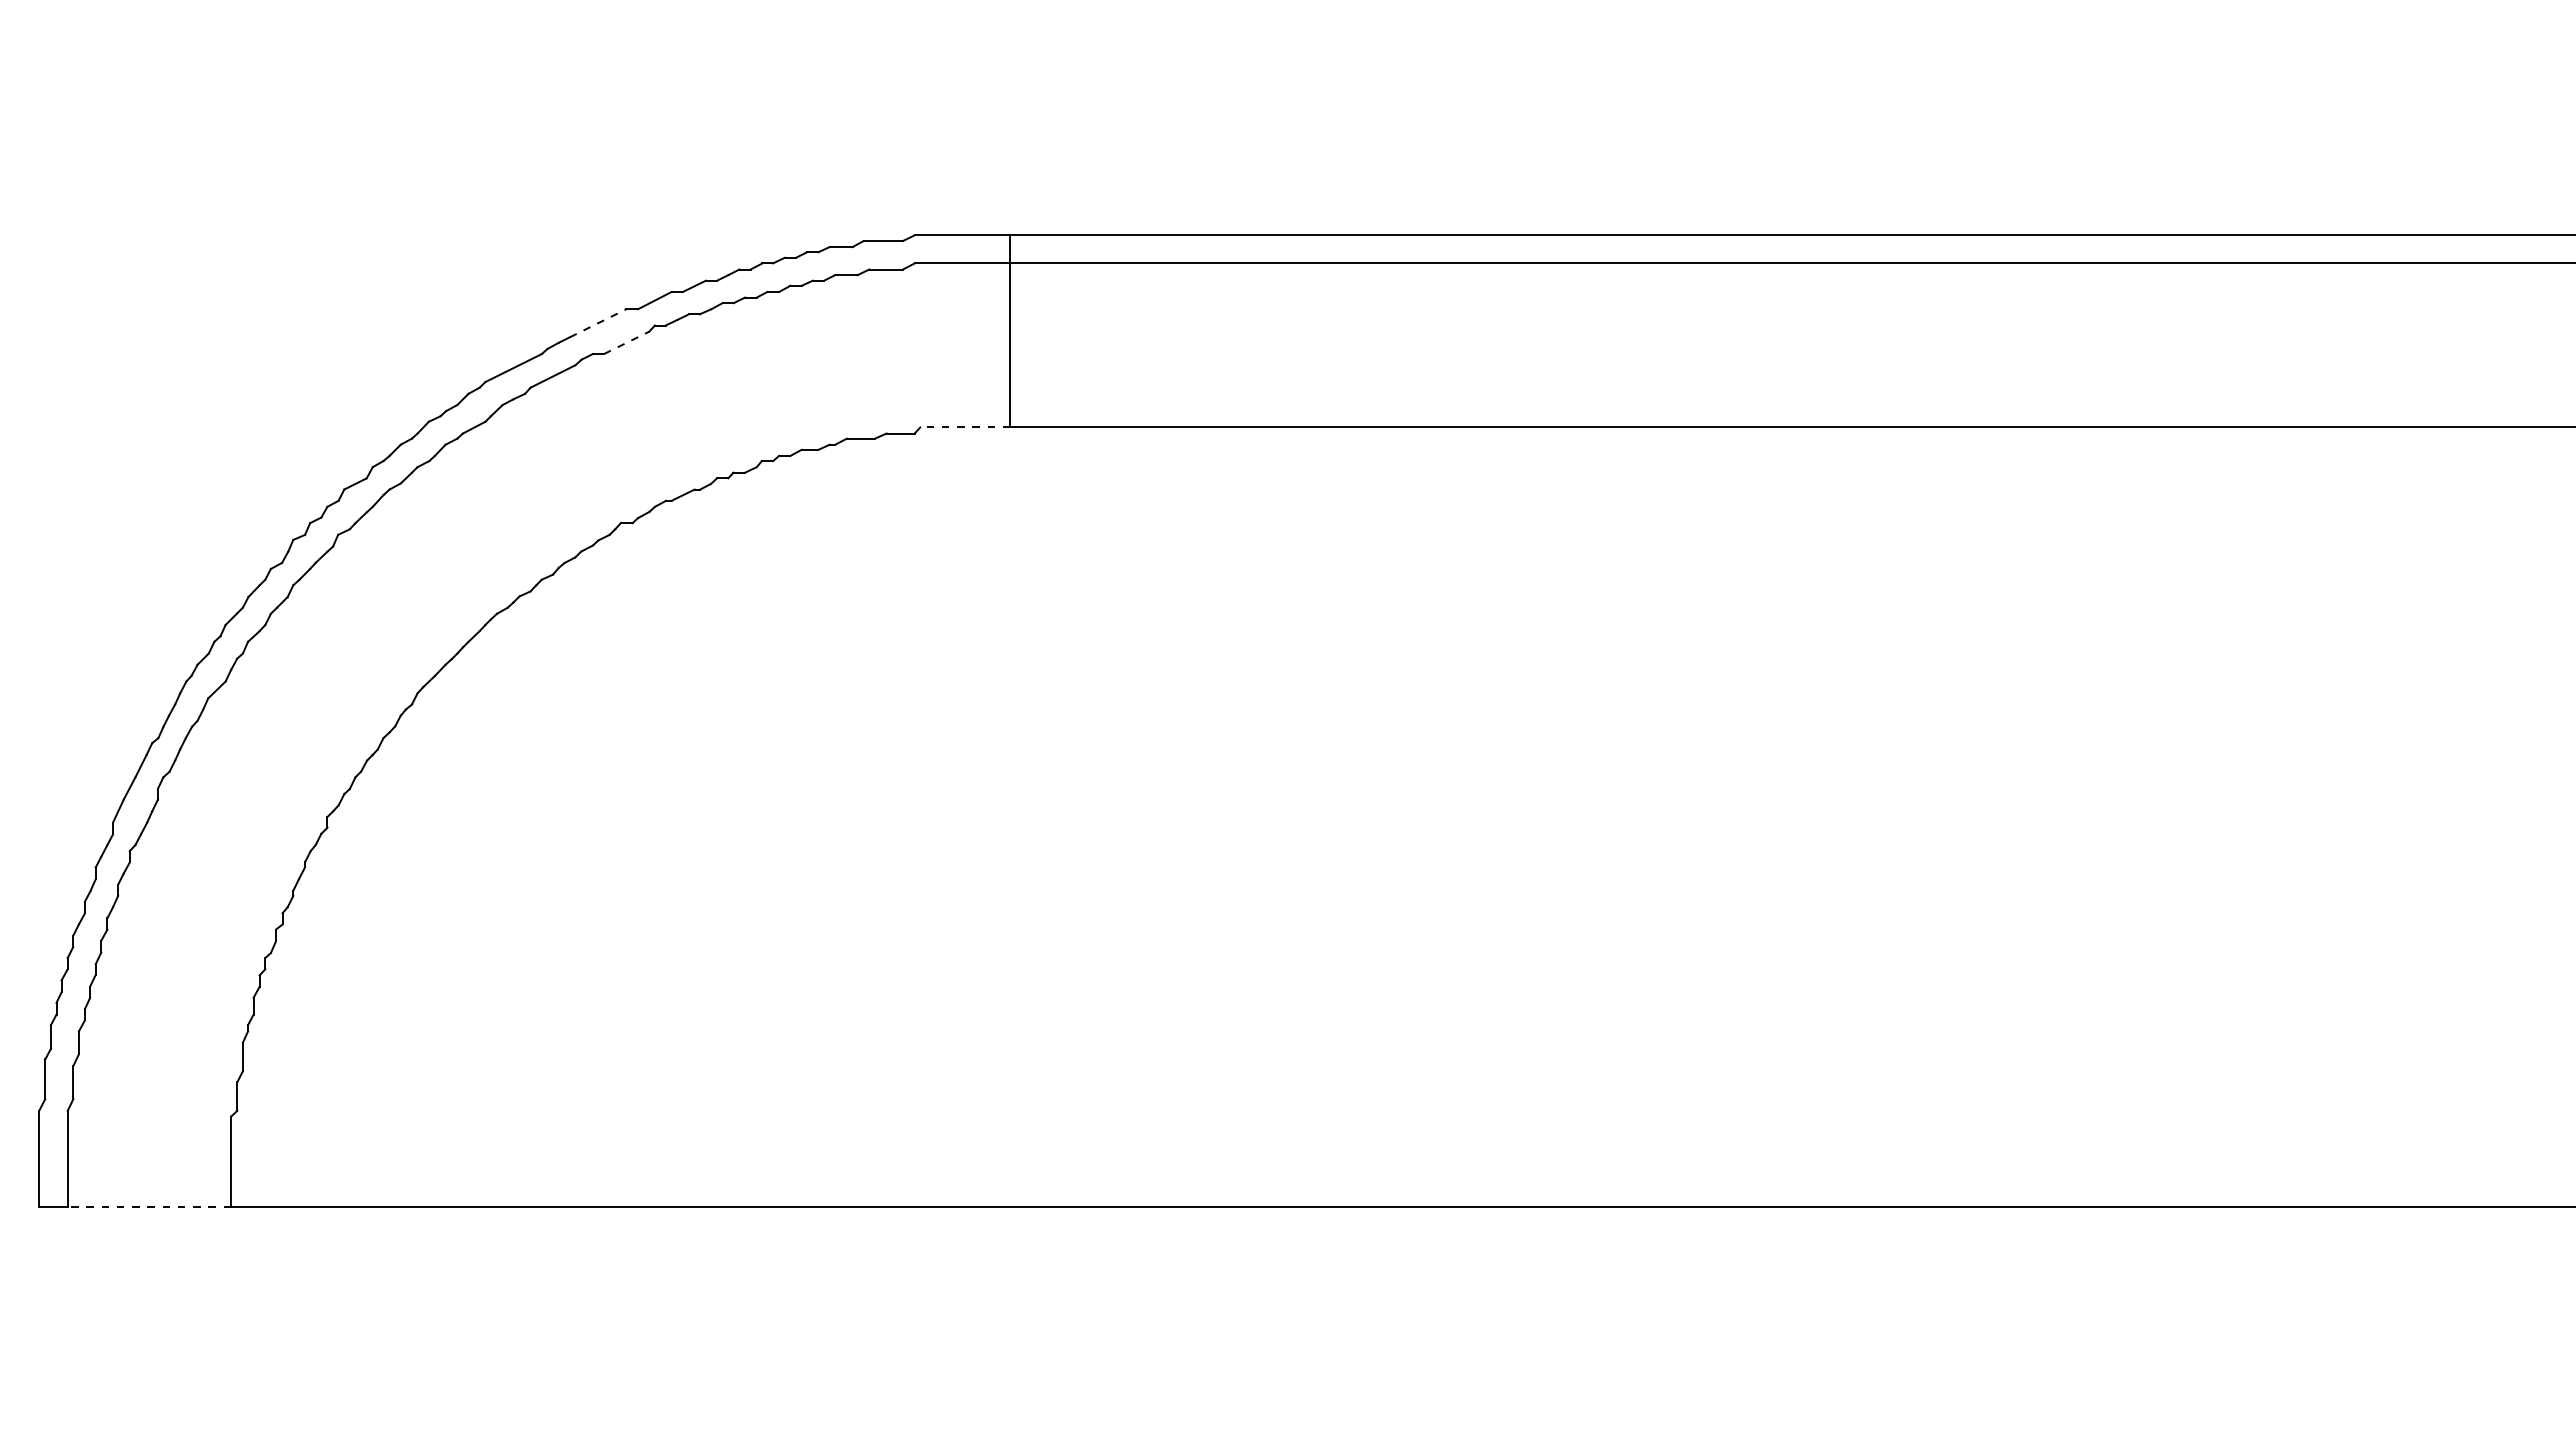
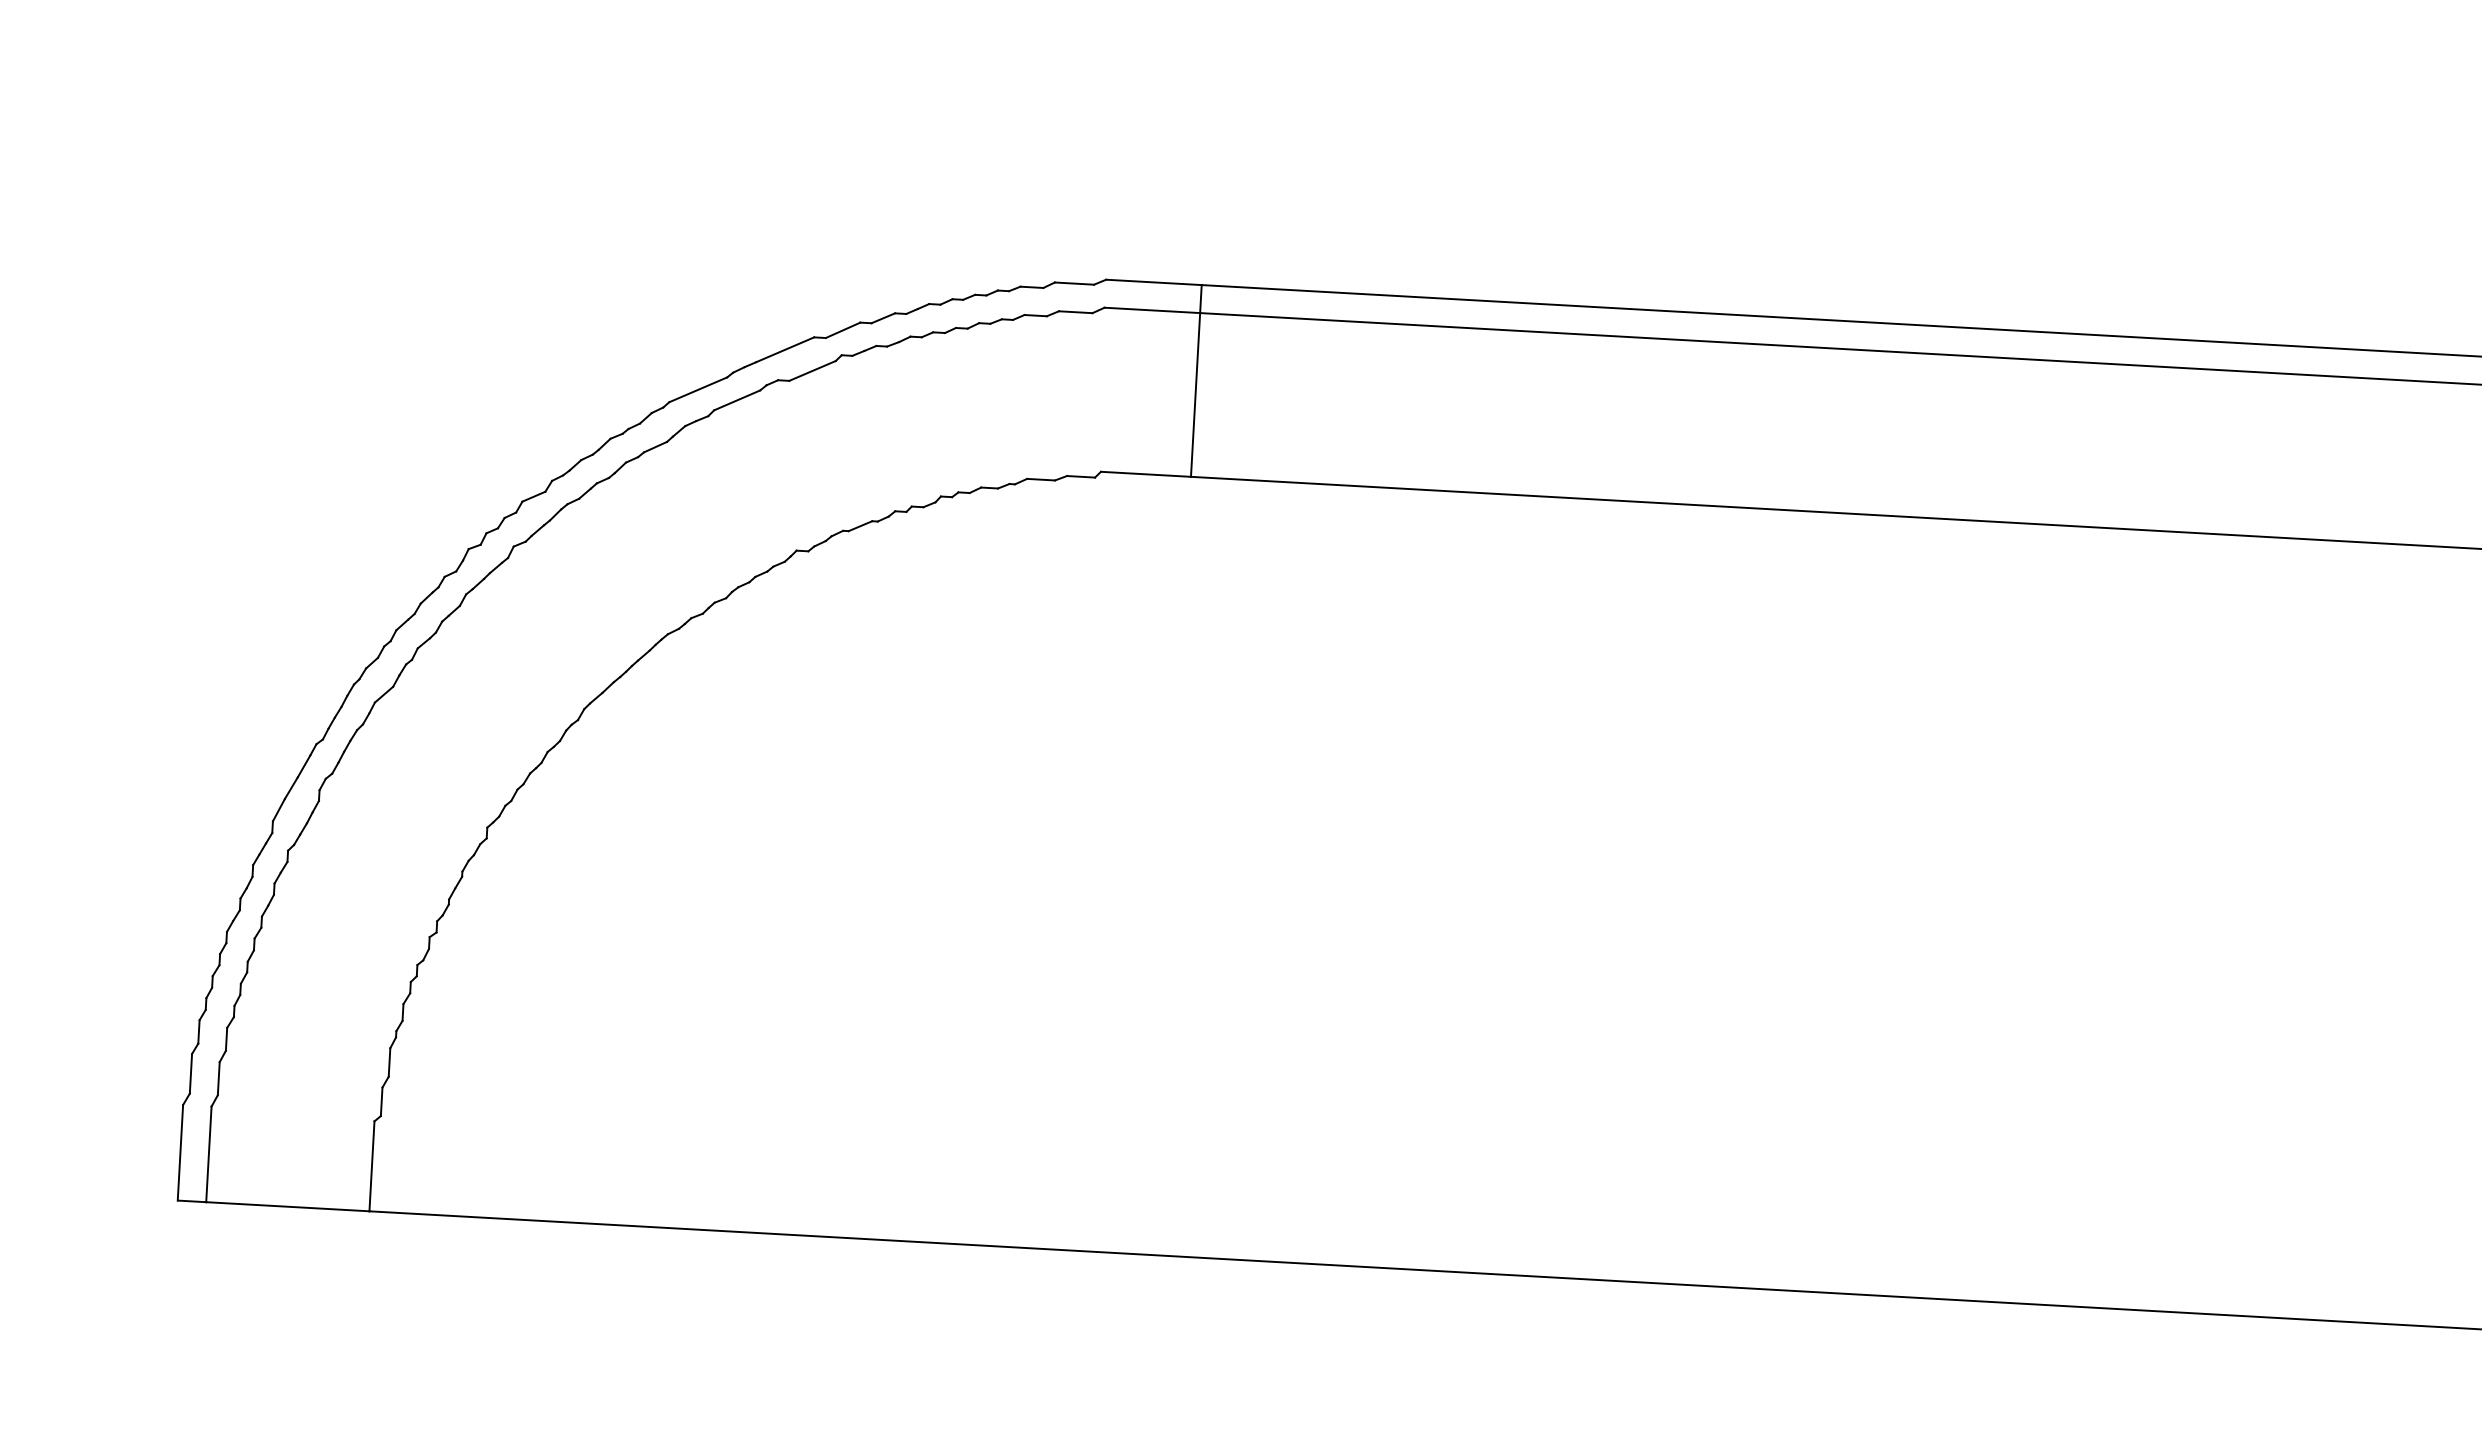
line: (598, 323) -> (785, 350), dashed -> solid
line: (627, 342) -> (813, 370), dashed -> solid
line: (964, 427) -> (1145, 474), dashed -> solid
line: (149, 1206) -> (287, 1206), dashed -> solid

